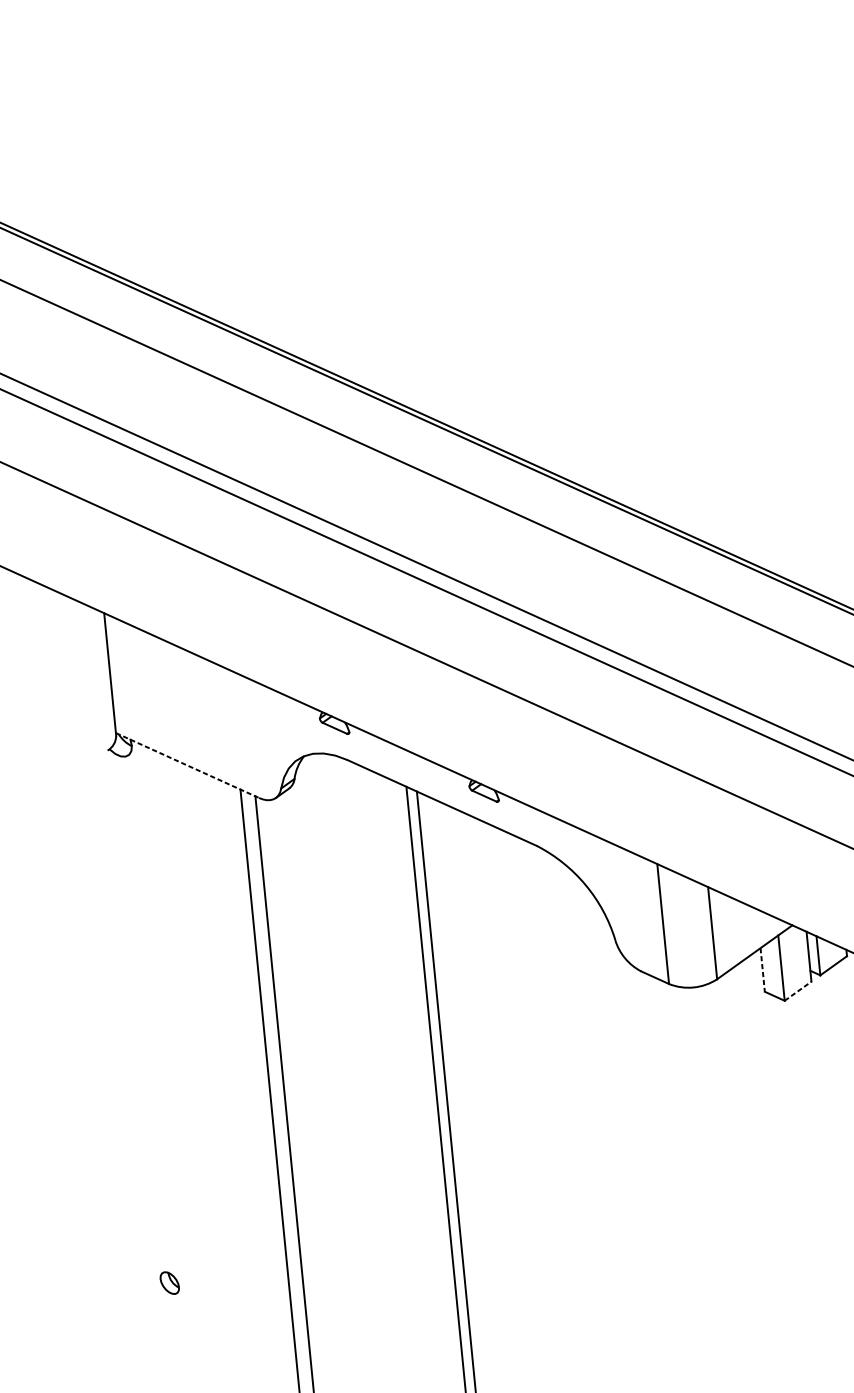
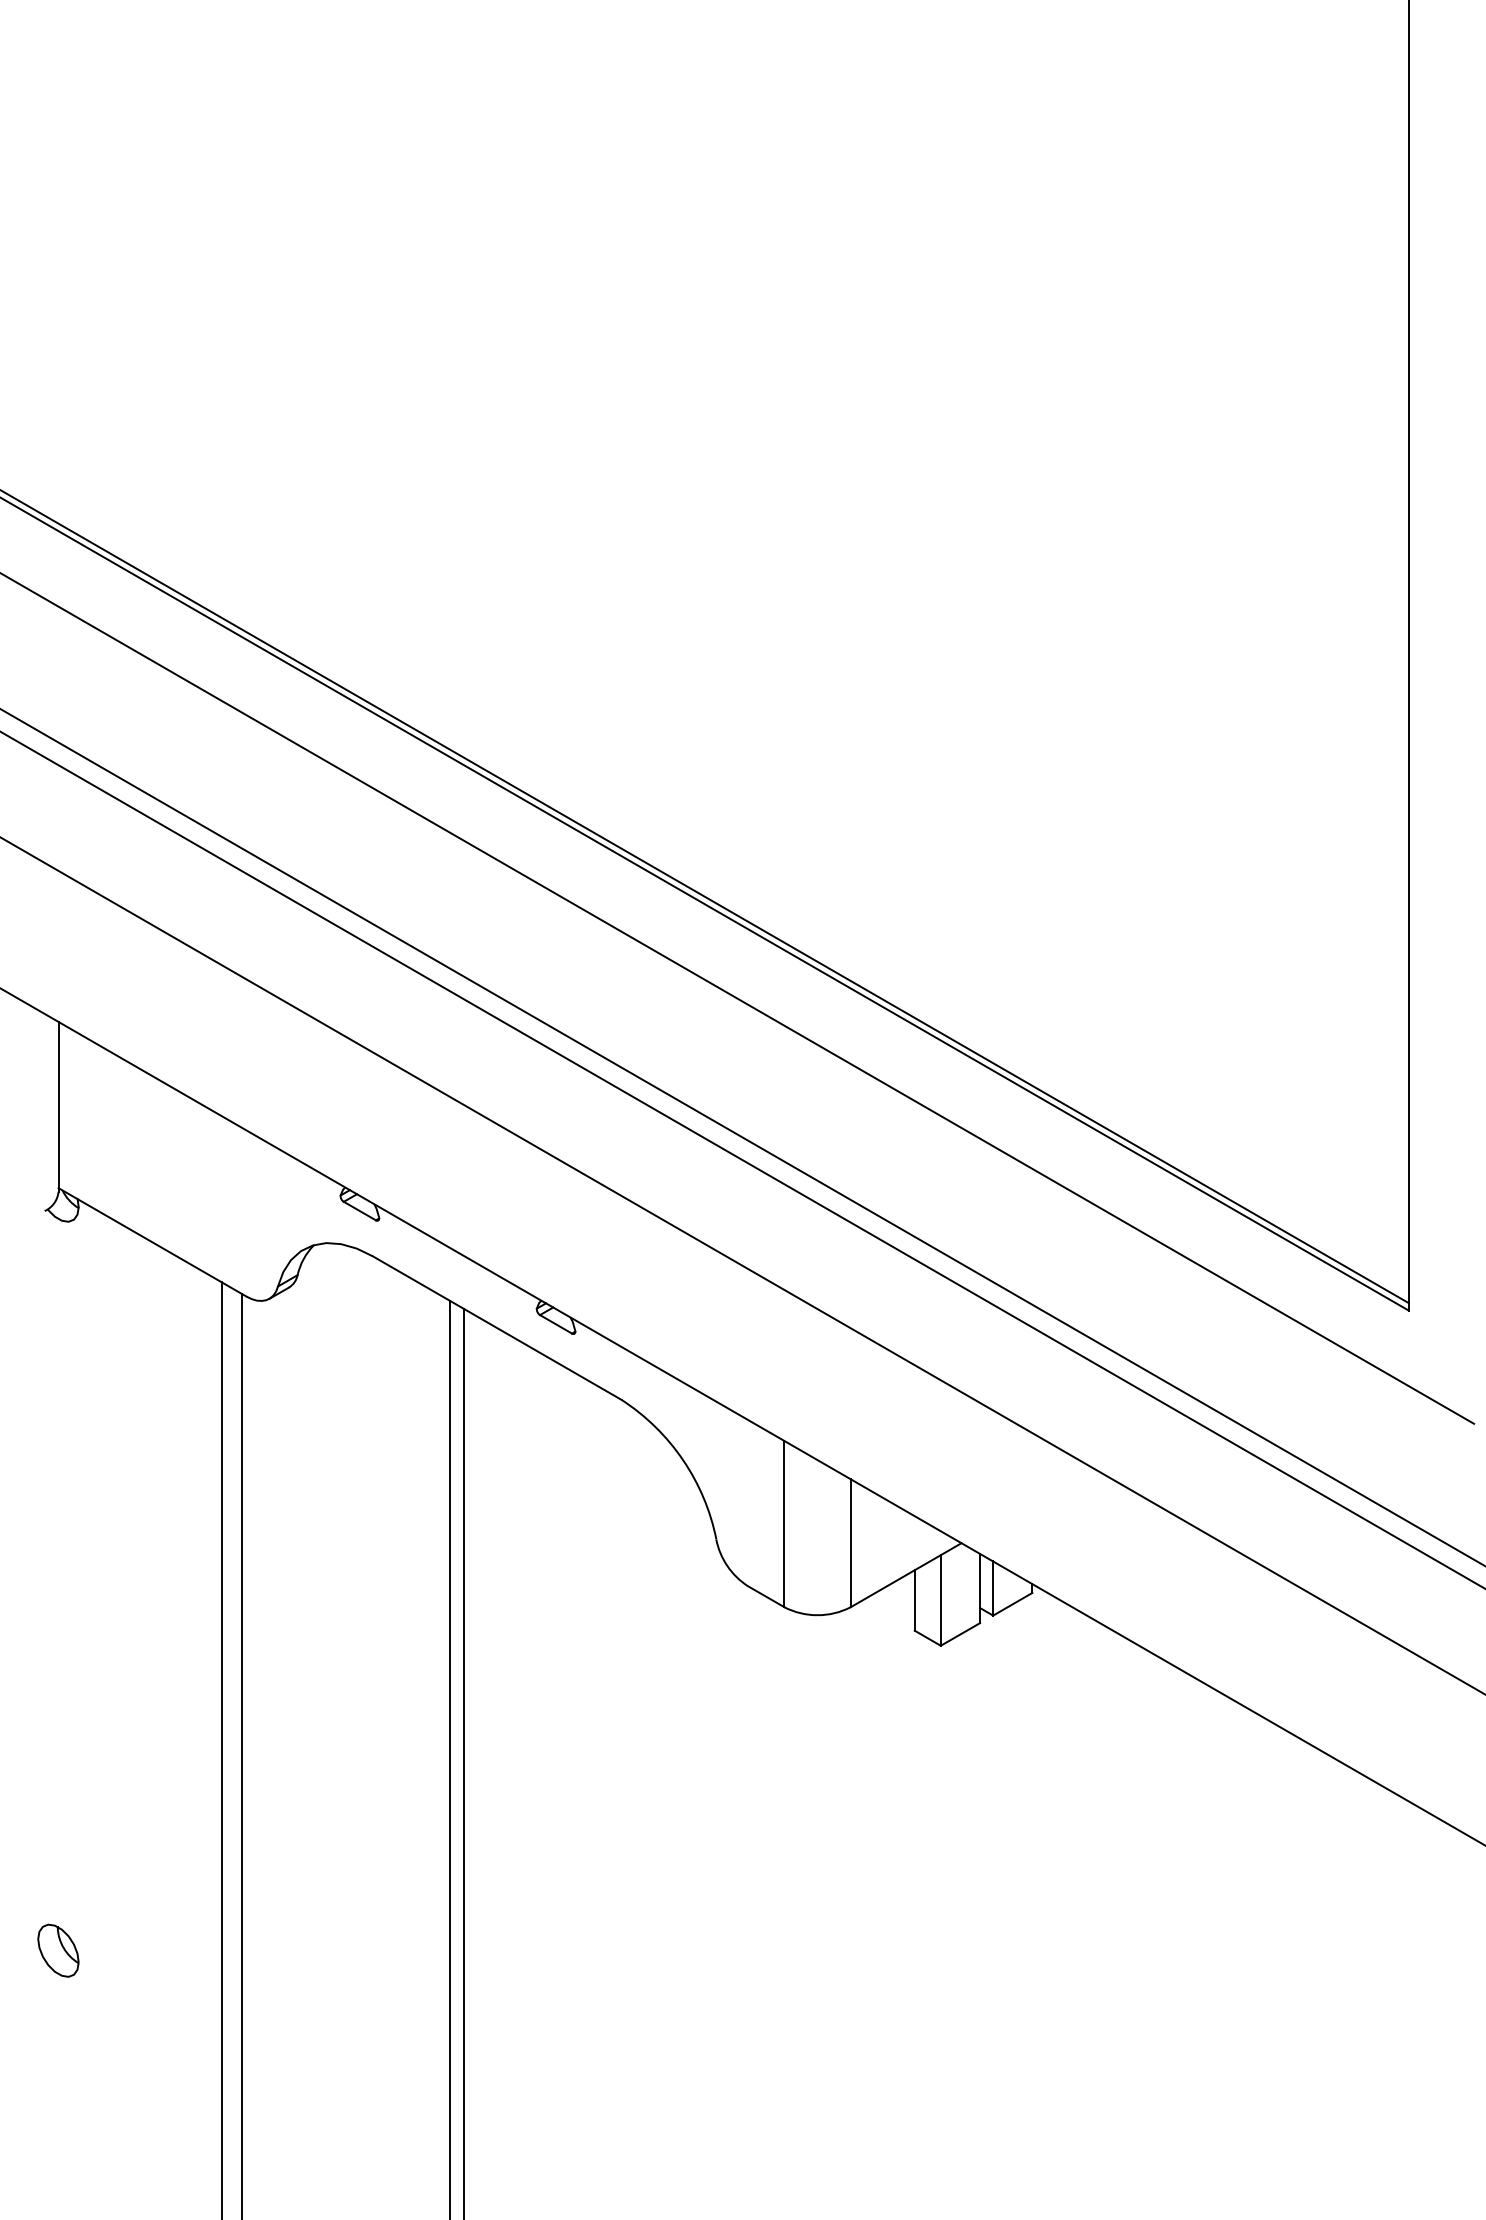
line: (187, 765) -> (152, 1242), dashed -> solid
line: (762, 970) -> (914, 1601), dashed -> solid
line: (798, 991) -> (960, 1634), dashed -> solid
part: (169, 1283) -> (58, 1950), size x1.67

